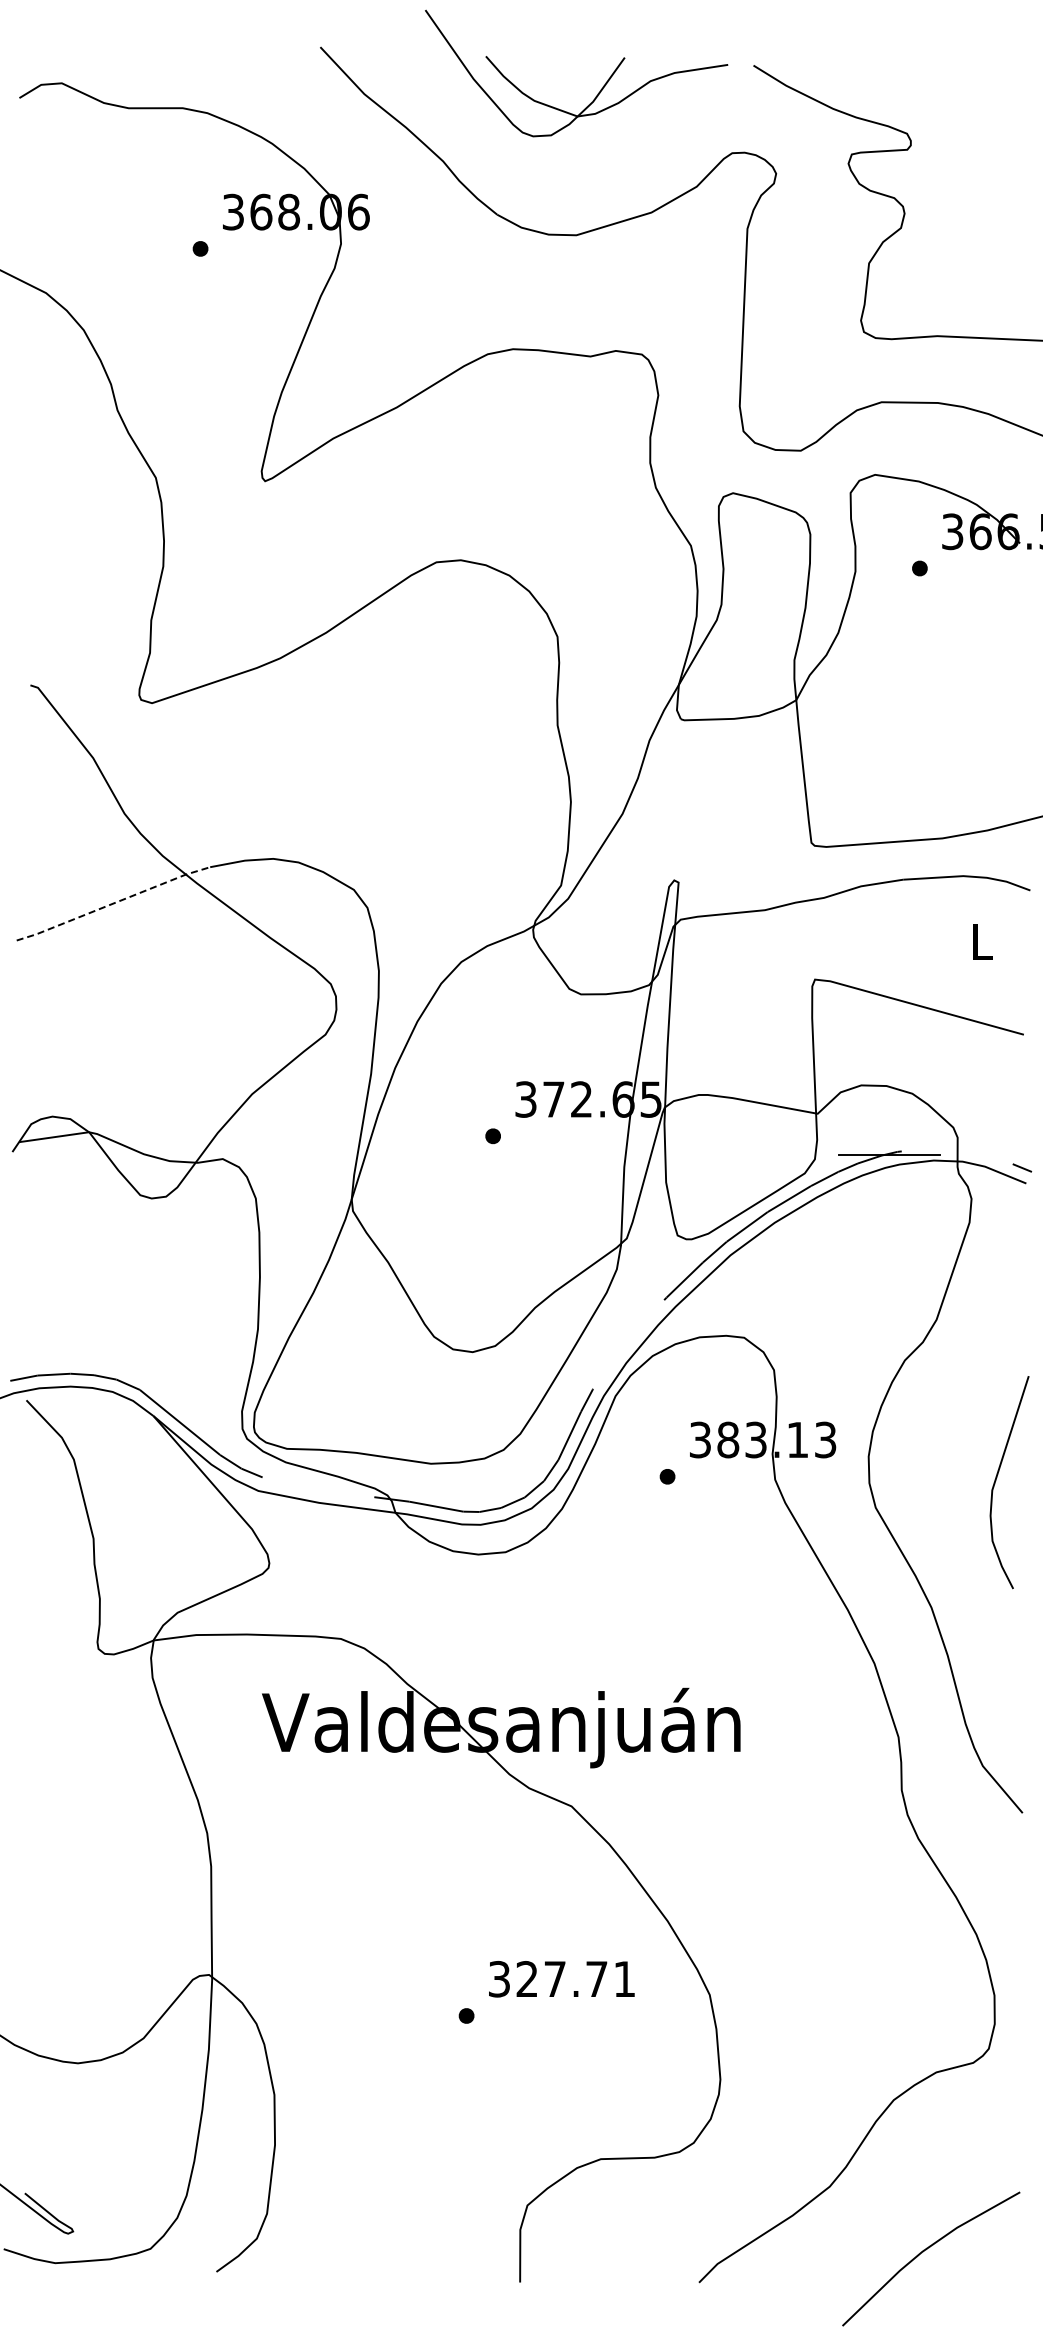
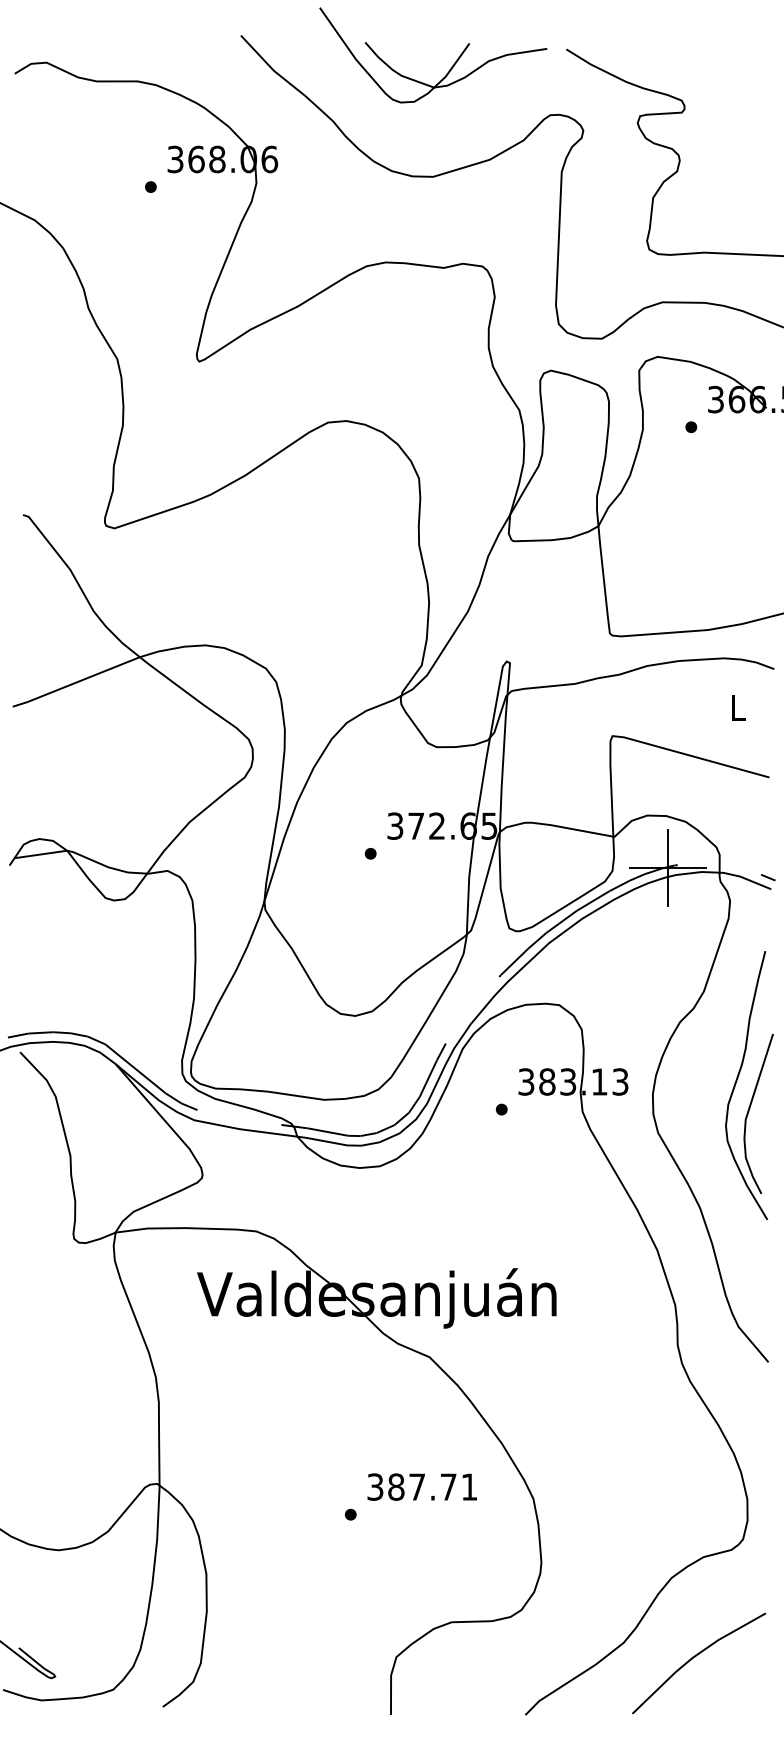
line: (113, 903) -> (85, 678), dashed -> solid
line: (889, 1154) -> (668, 867), added
curve: (980, 1440) -> (736, 1082), added
text: (527, 1979) -> (396, 1487), 327.71 -> 387.71
line: (926, 2250) -> (695, 1657), moved

